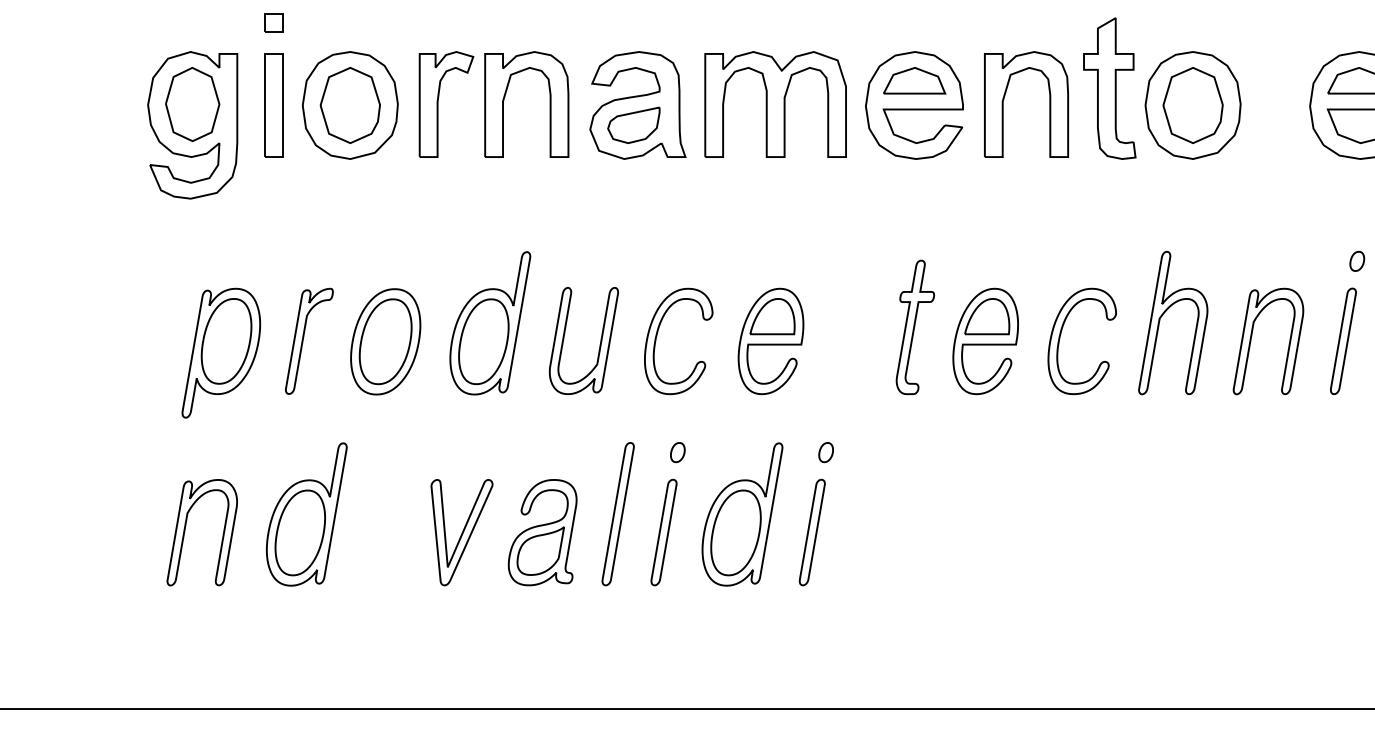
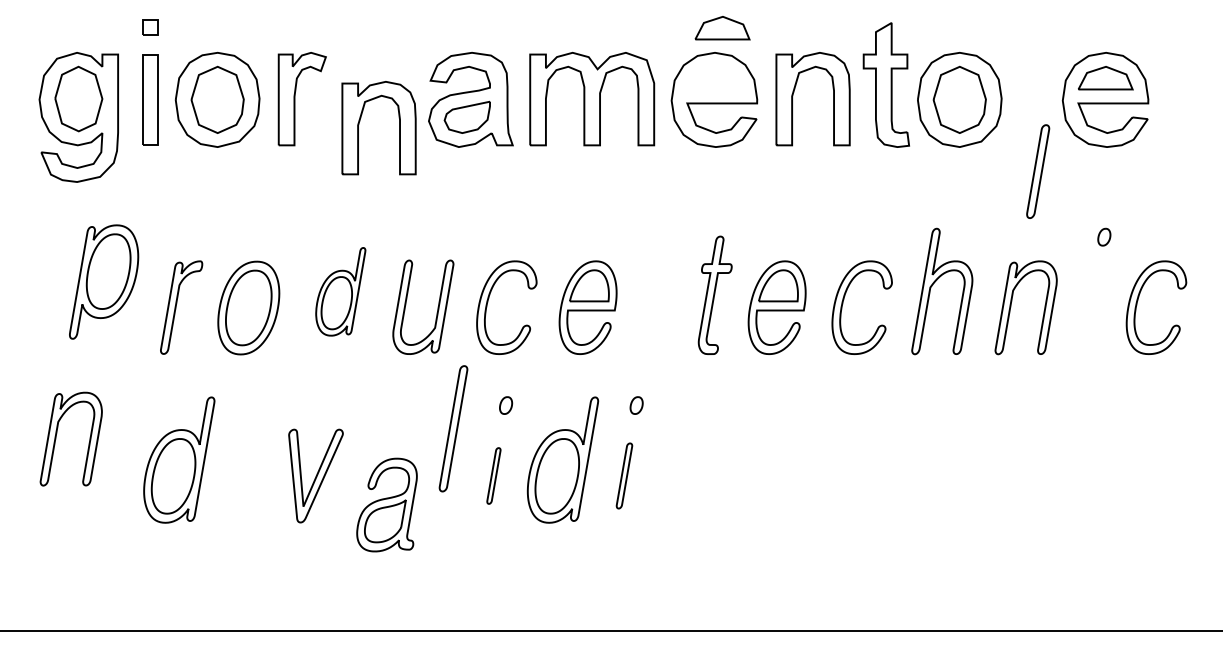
part: (914, 81) -> (722, 28), moved
part: (505, 97) -> (360, 121), moved
part: (489, 323) -> (340, 291), size x0.7
part: (1343, 341) -> (1038, 171), moved
part: (221, 352) -> (104, 281), moved
part: (618, 513) -> (453, 428), moved
part: (186, 526) -> (57, 433), moved
part: (542, 531) -> (386, 504), moved
part: (663, 531) -> (493, 475), size x0.6
part: (812, 531) -> (624, 475), size x0.7

